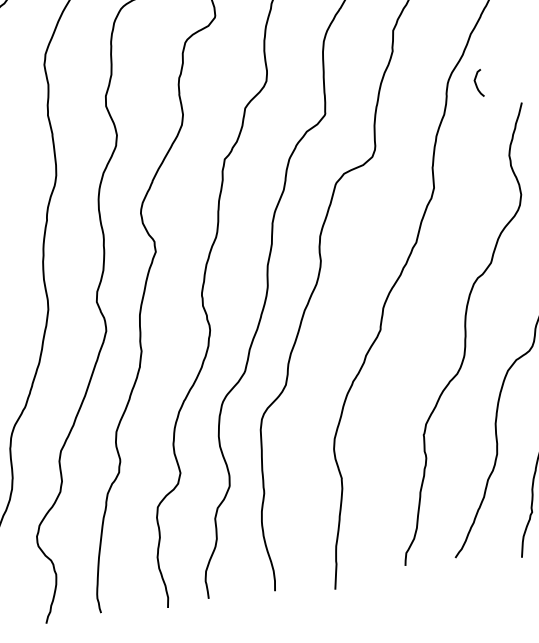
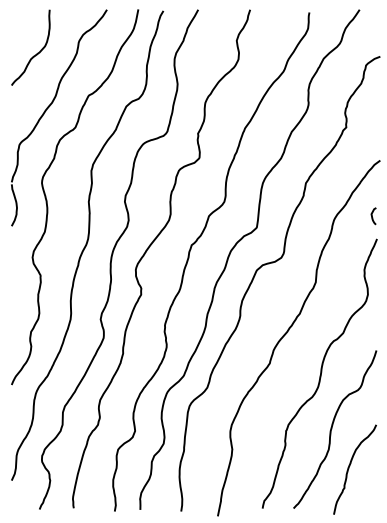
curve: (476, 84) -> (372, 216), moved

